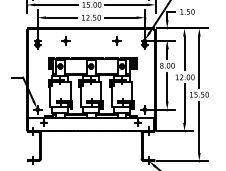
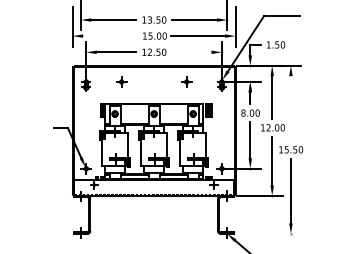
line: (55, 5) -> (109, 36), removed
line: (120, 17) -> (191, 52), removed
line: (198, 62) -> (290, 108), removed
line: (182, 160) -> (269, 233), removed

